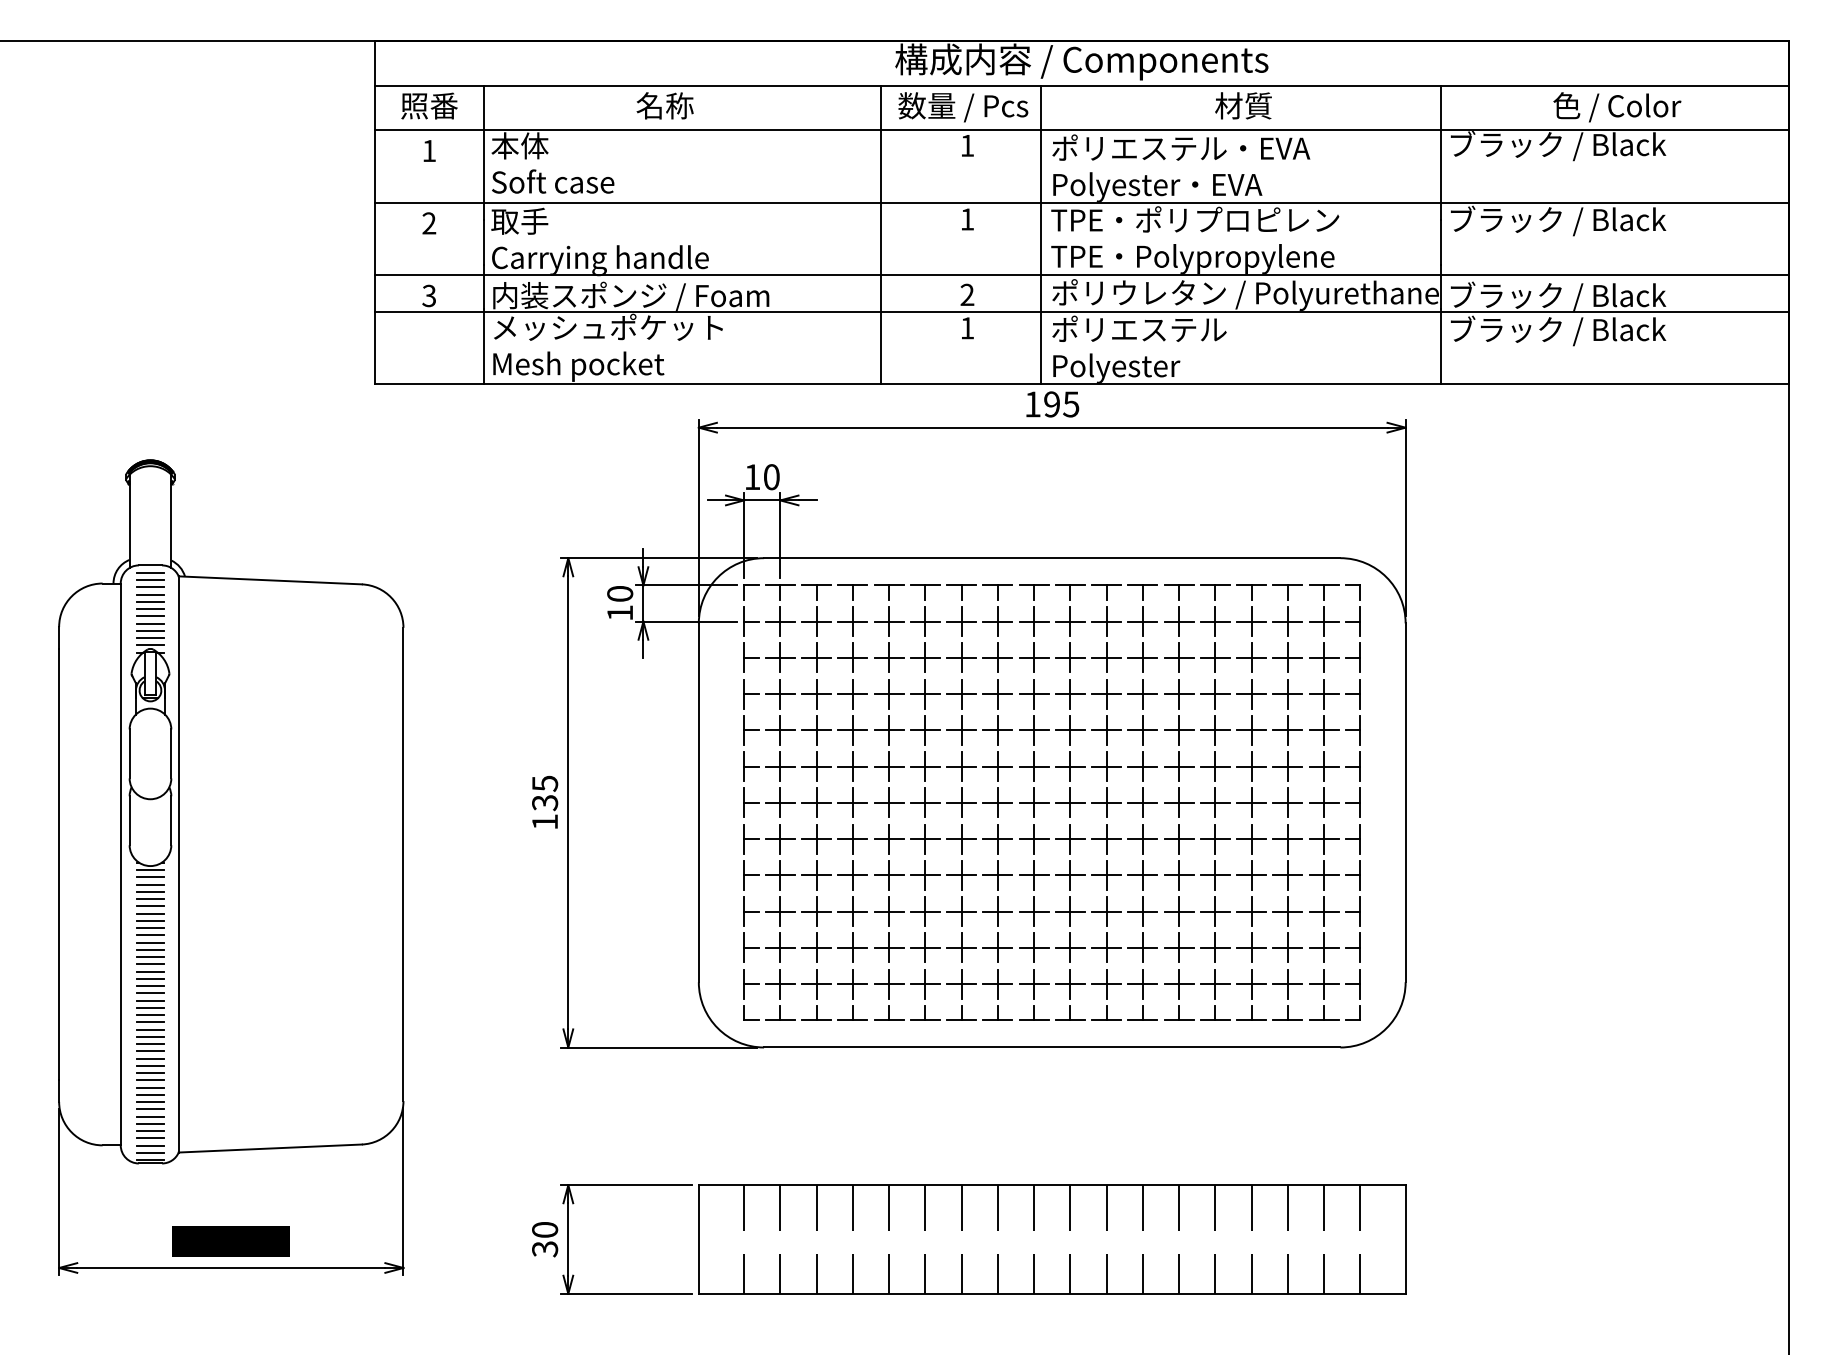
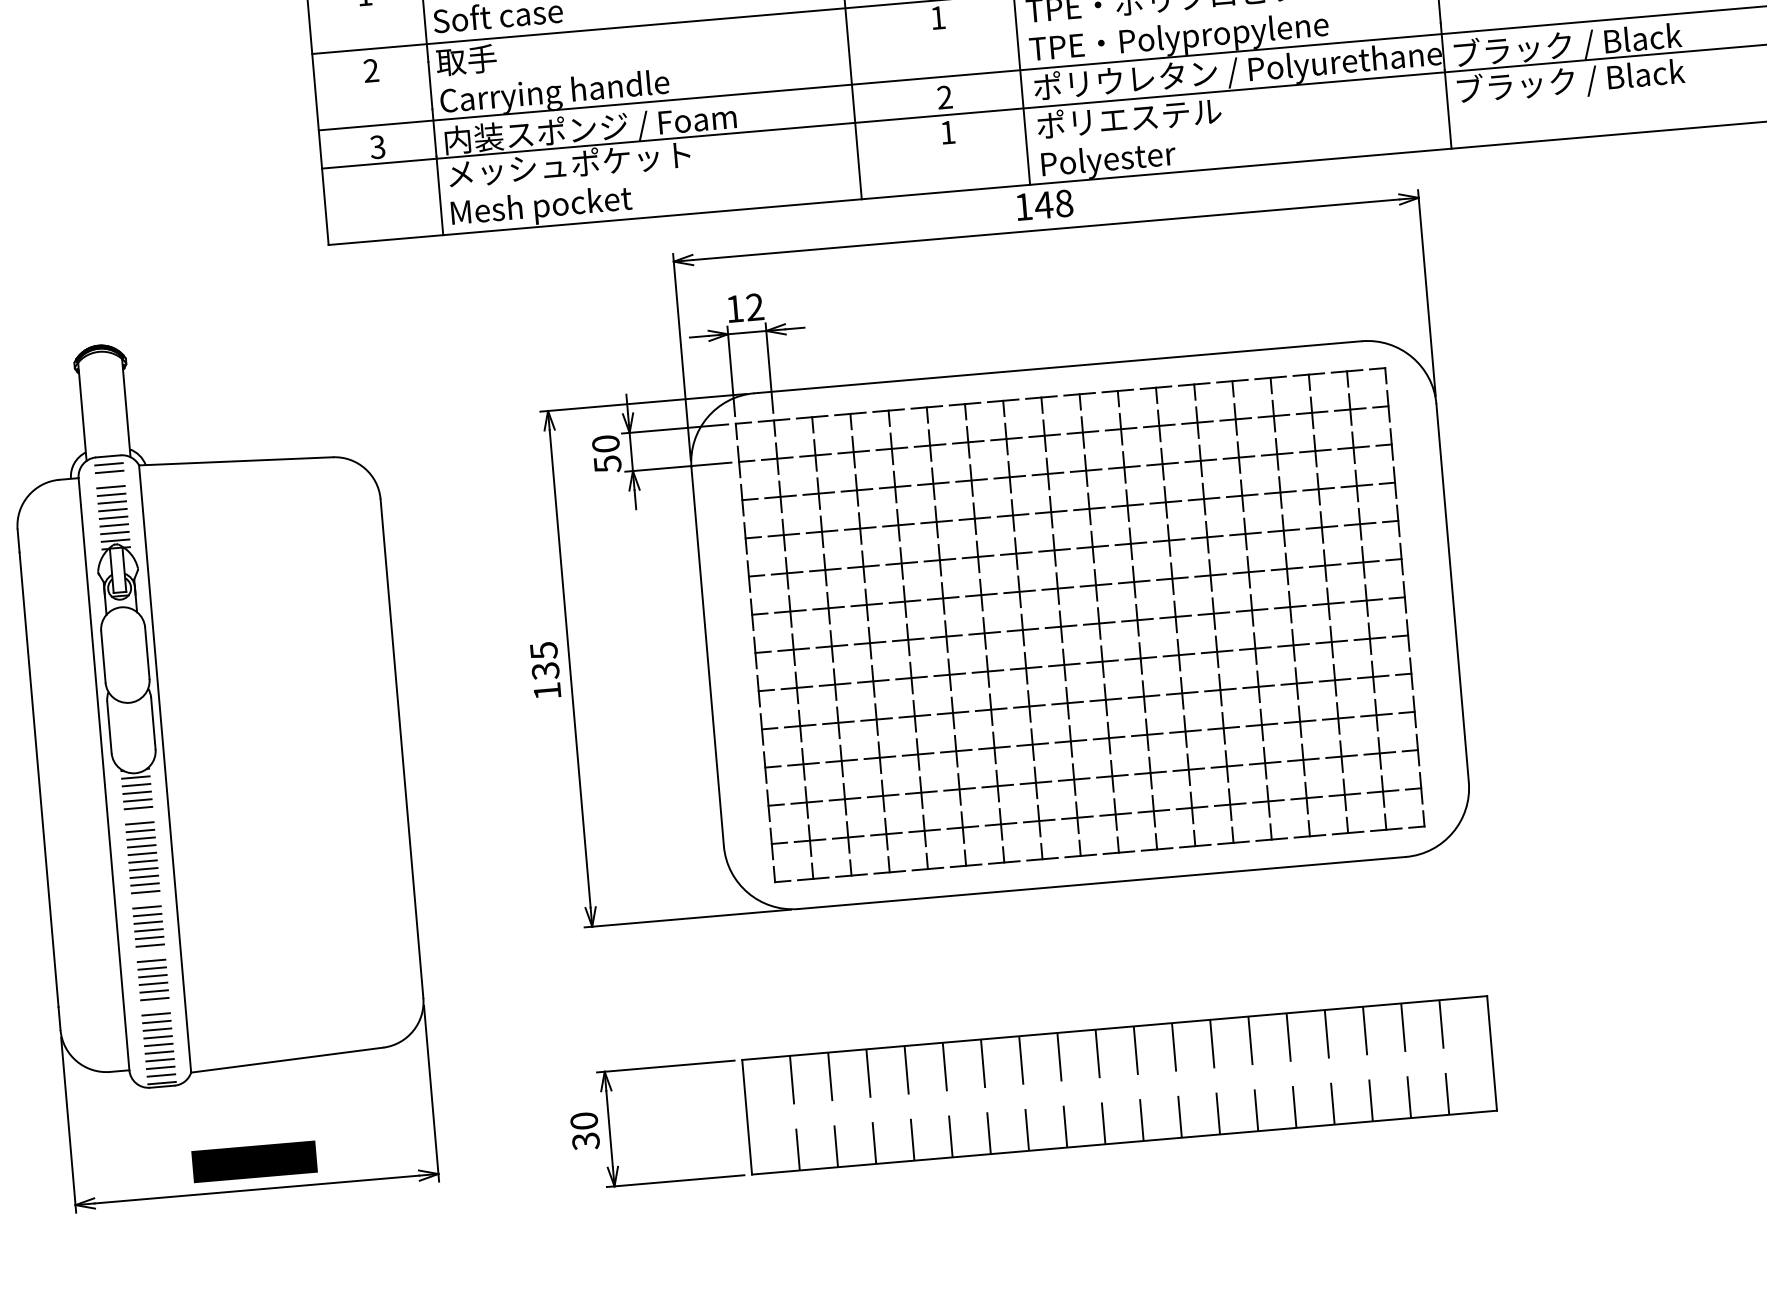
text: (1061, 404) -> (1053, 204), 195 -> 148
text: (771, 477) -> (754, 307), 10 -> 12
line: (150, 587) -> (110, 479), removed
text: (620, 613) -> (608, 464), 10 -> 50
line: (150, 906) -> (139, 815), removed
line: (150, 986) -> (146, 900), removed
line: (150, 1036) -> (150, 952), removed
line: (150, 1087) -> (155, 1006), removed

